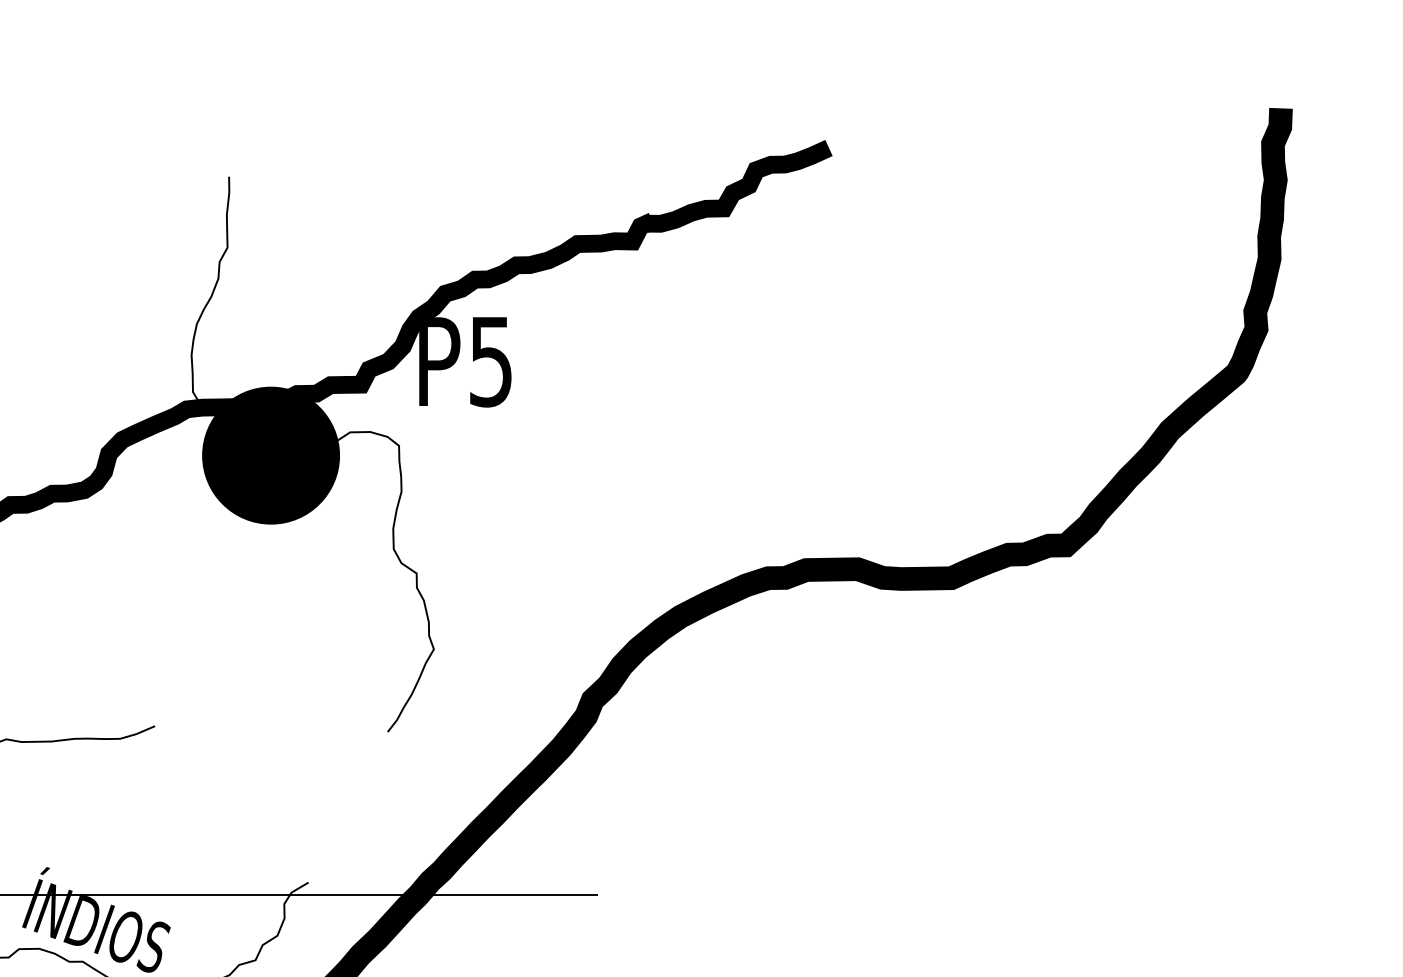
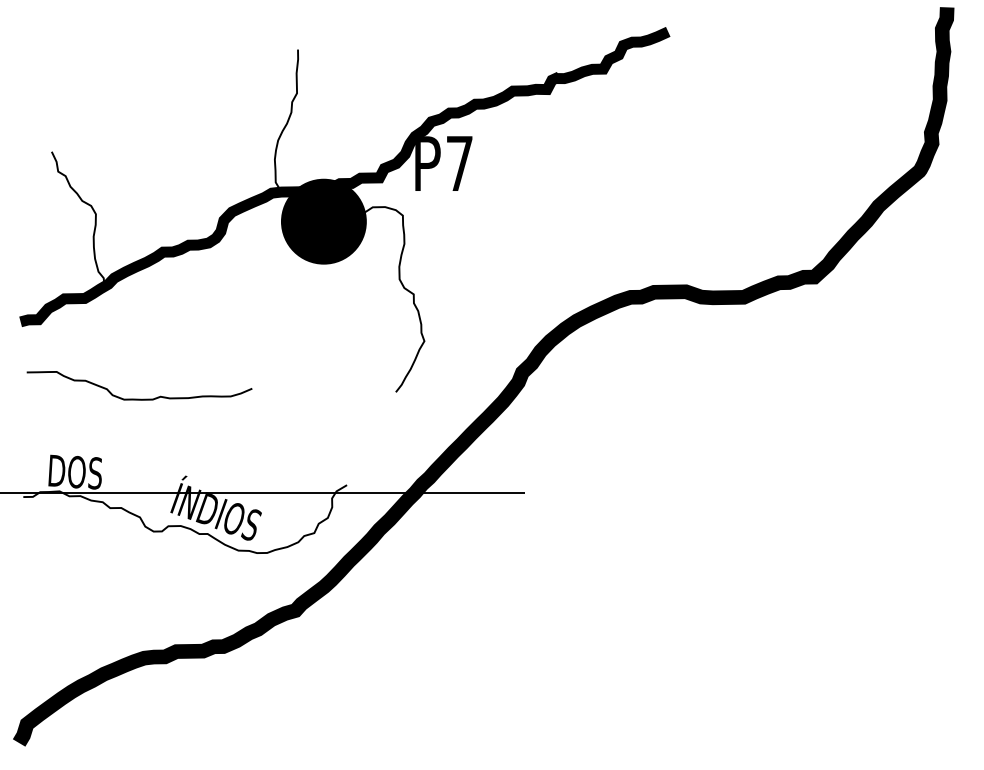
text: (490, 361) -> (459, 163), P5 -> P7

